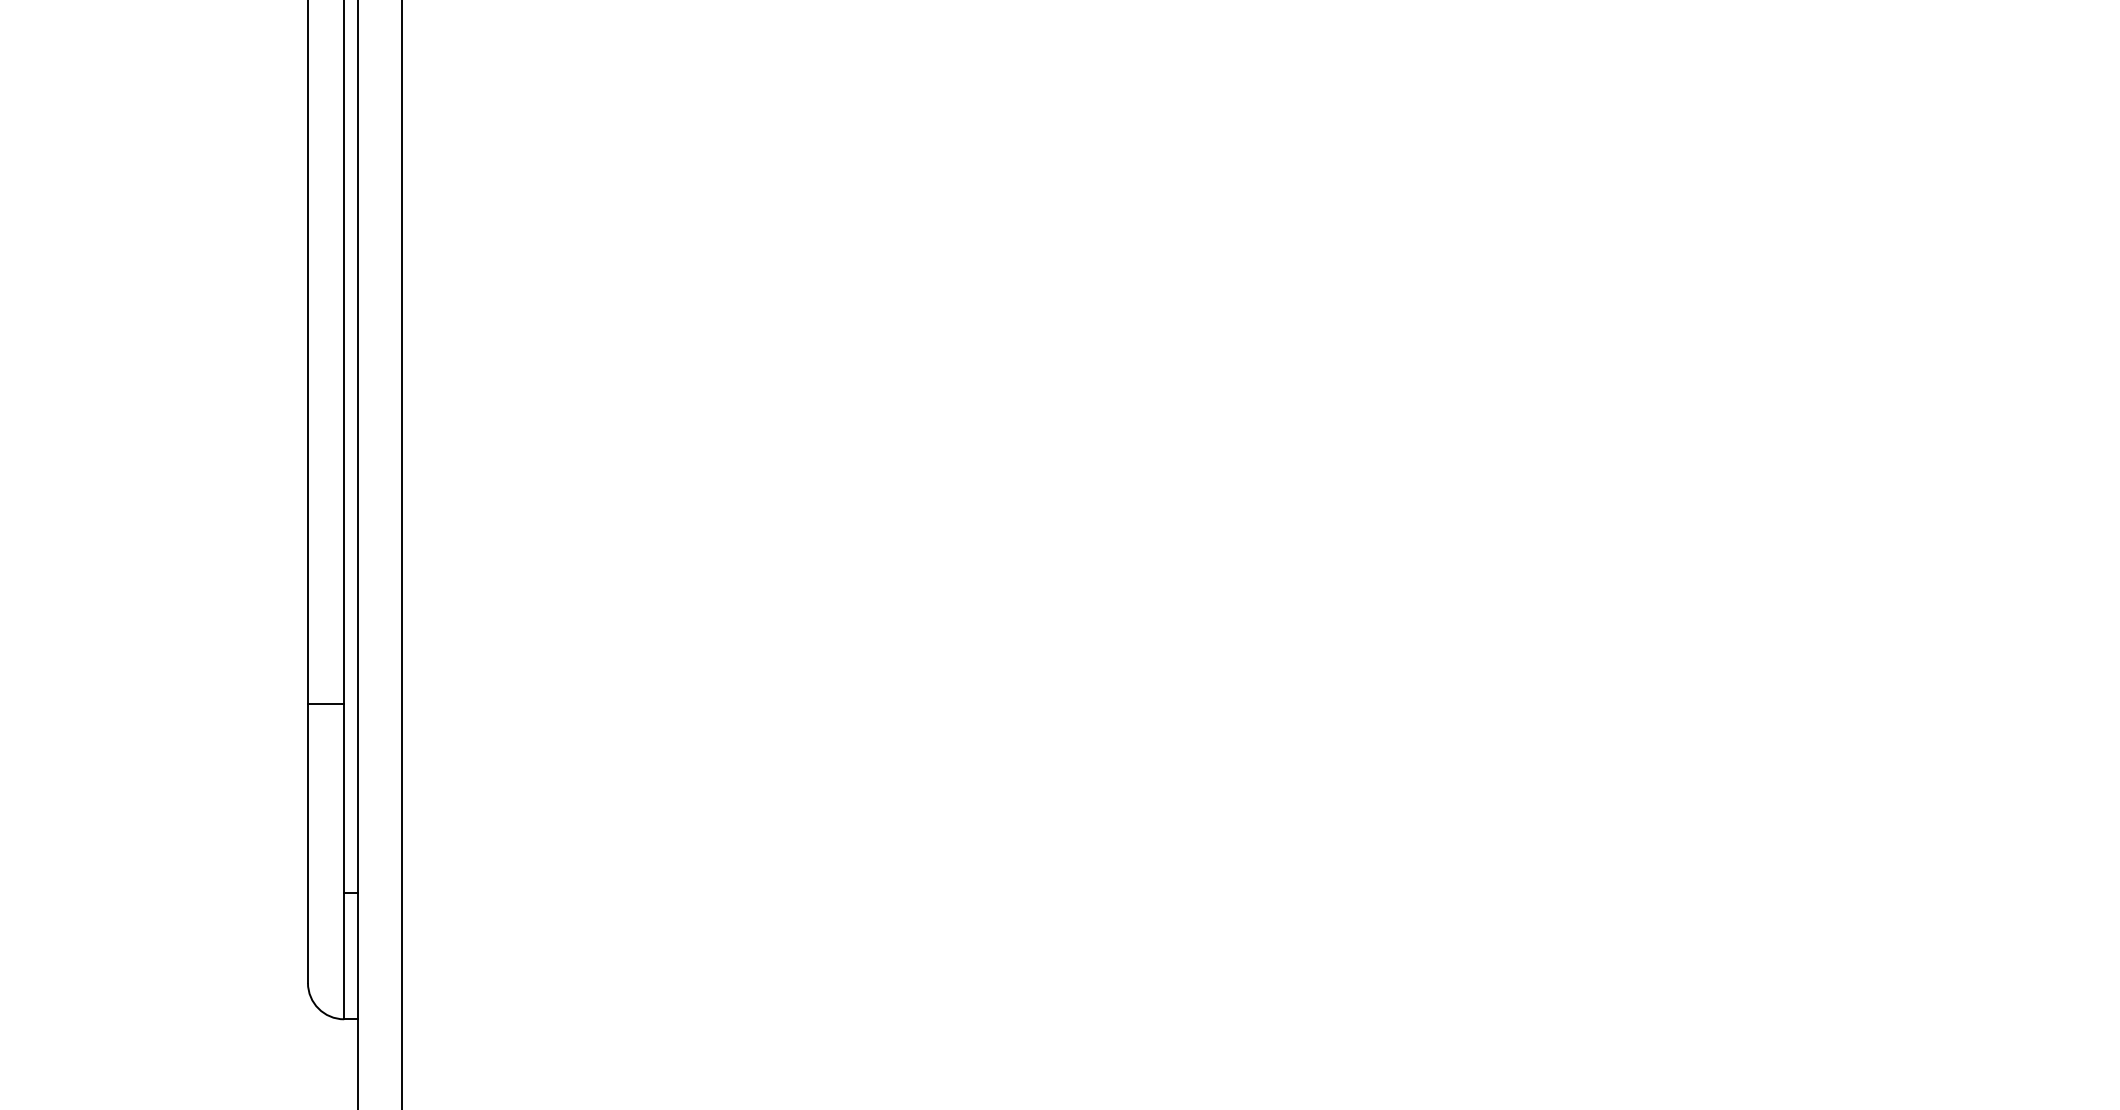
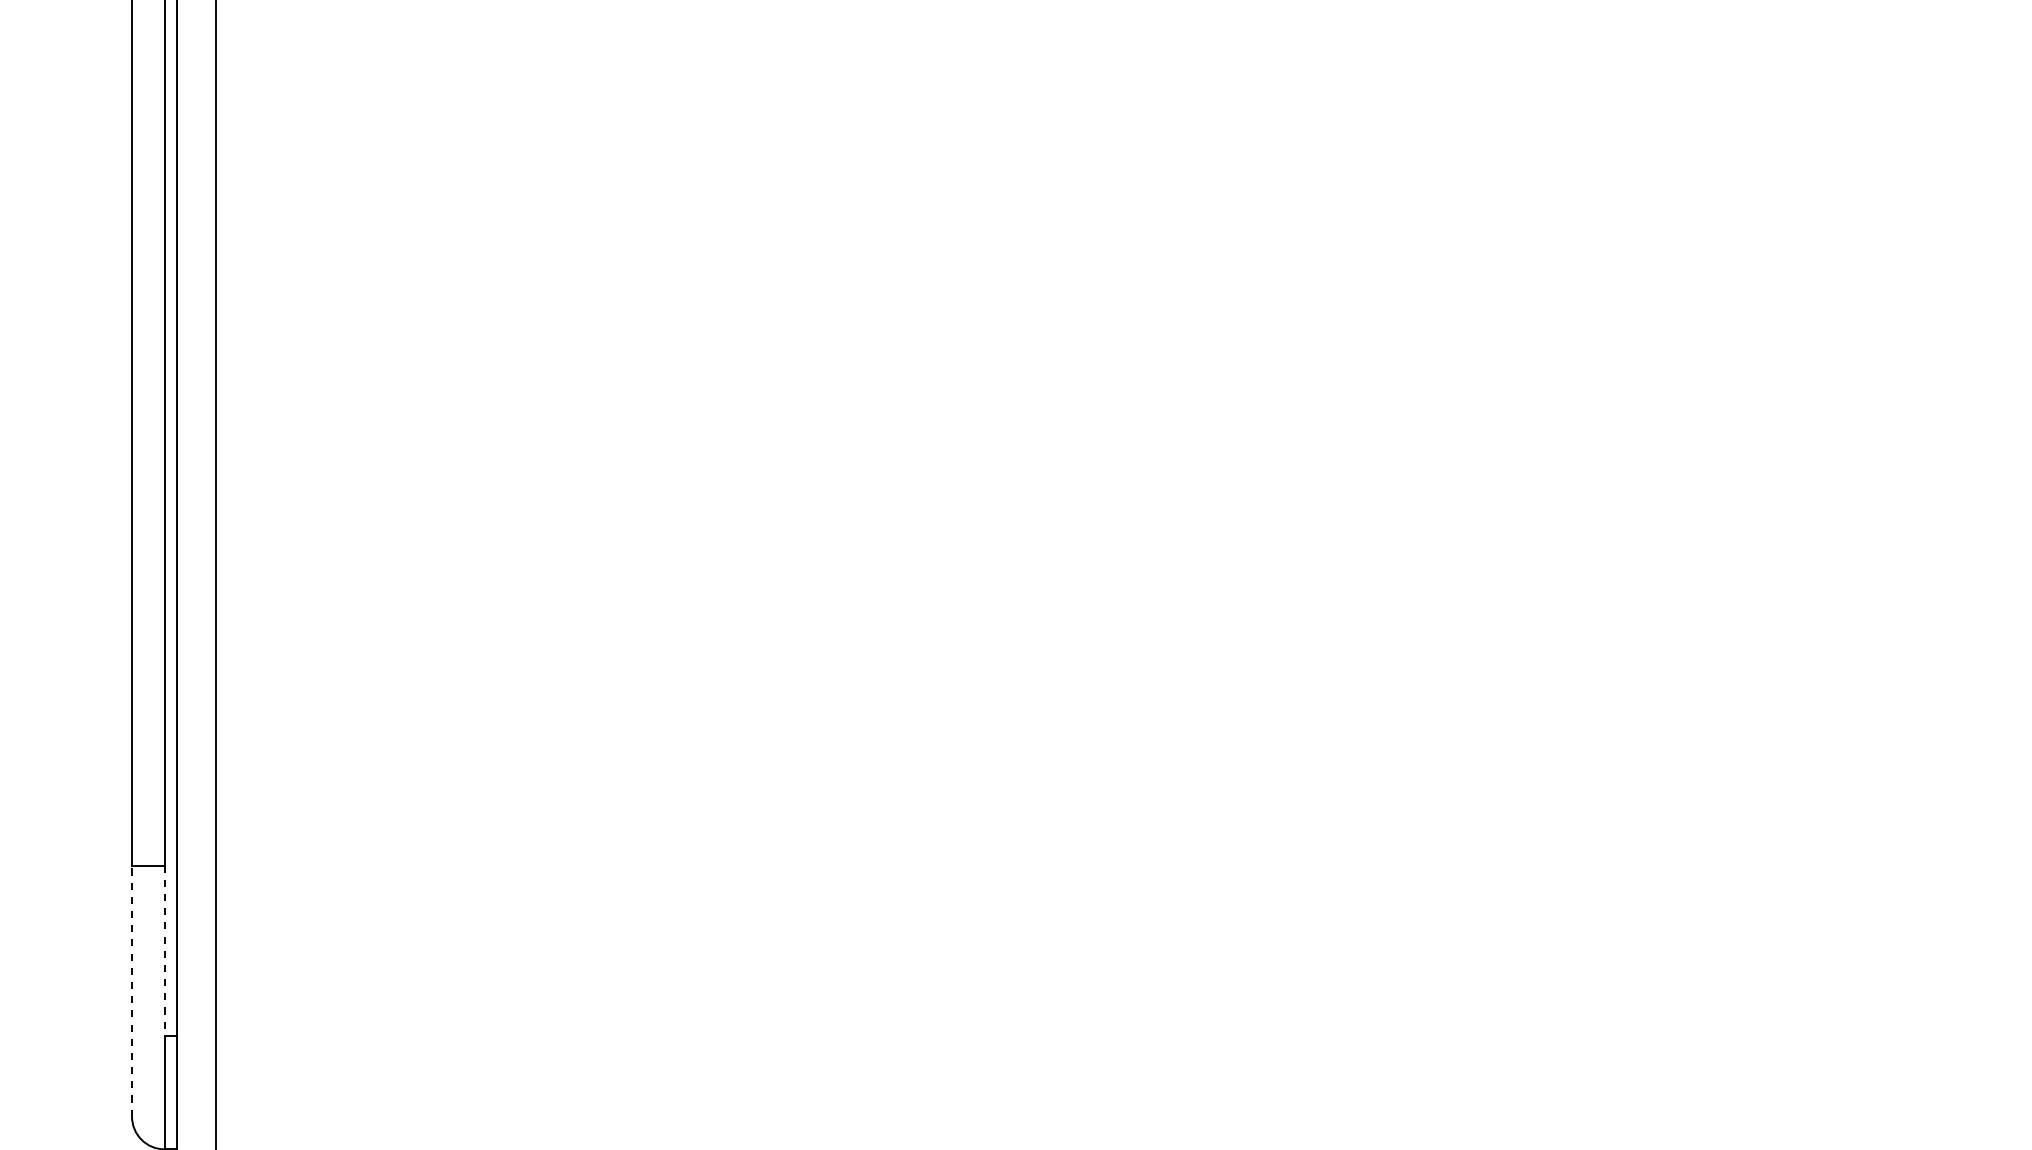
line: (344, 799) -> (164, 951), solid -> dashed
line: (308, 844) -> (132, 991), solid -> dashed

